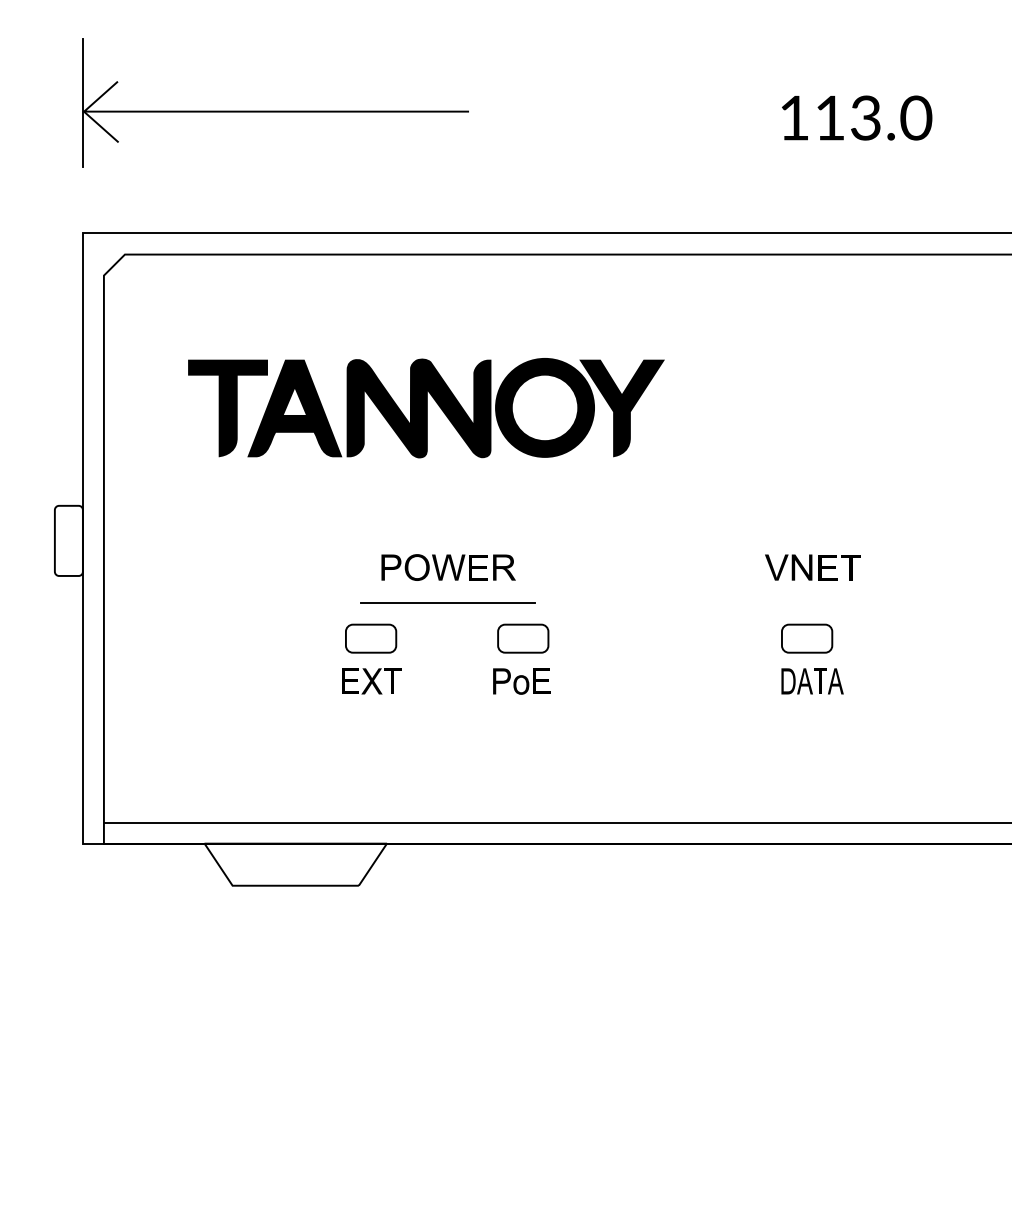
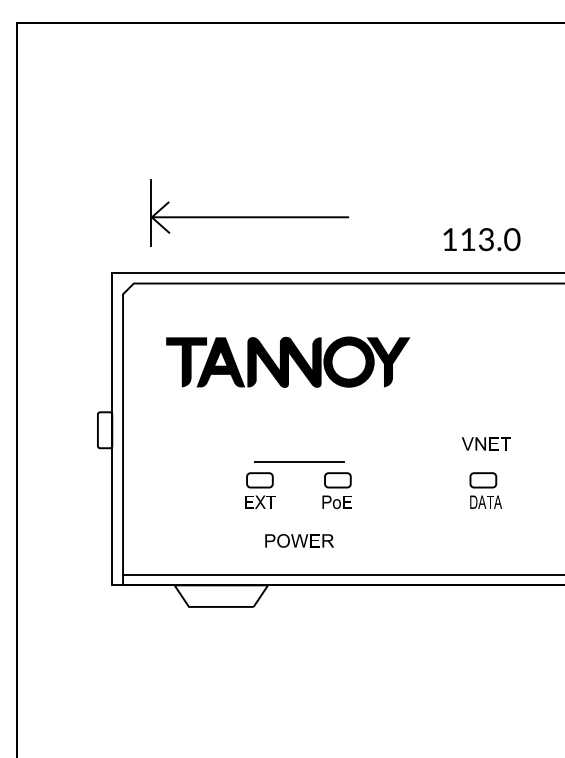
part: (274, 102) -> (249, 212), moved
text: (856, 117) -> (481, 239), moved
part: (448, 566) -> (299, 540), moved

